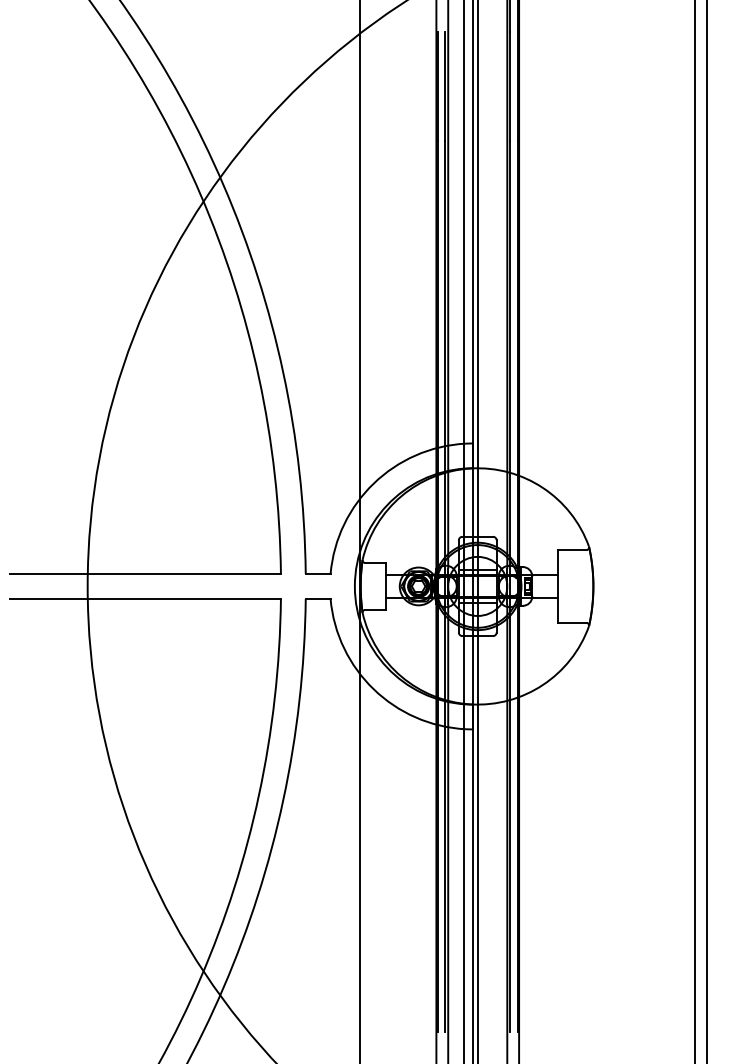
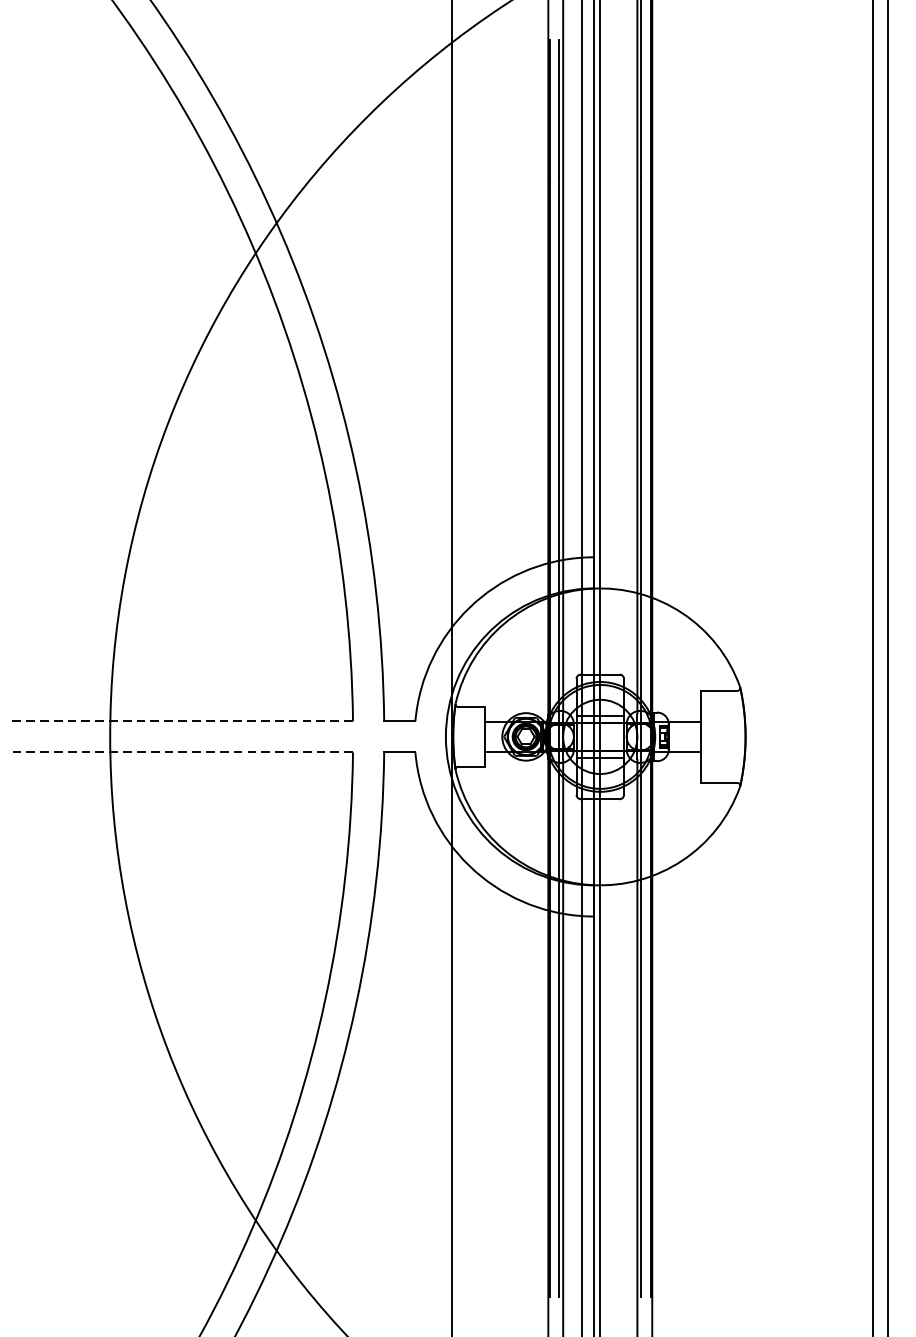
line: (145, 574) -> (182, 721), solid -> dashed
line: (145, 598) -> (182, 752), solid -> dashed

